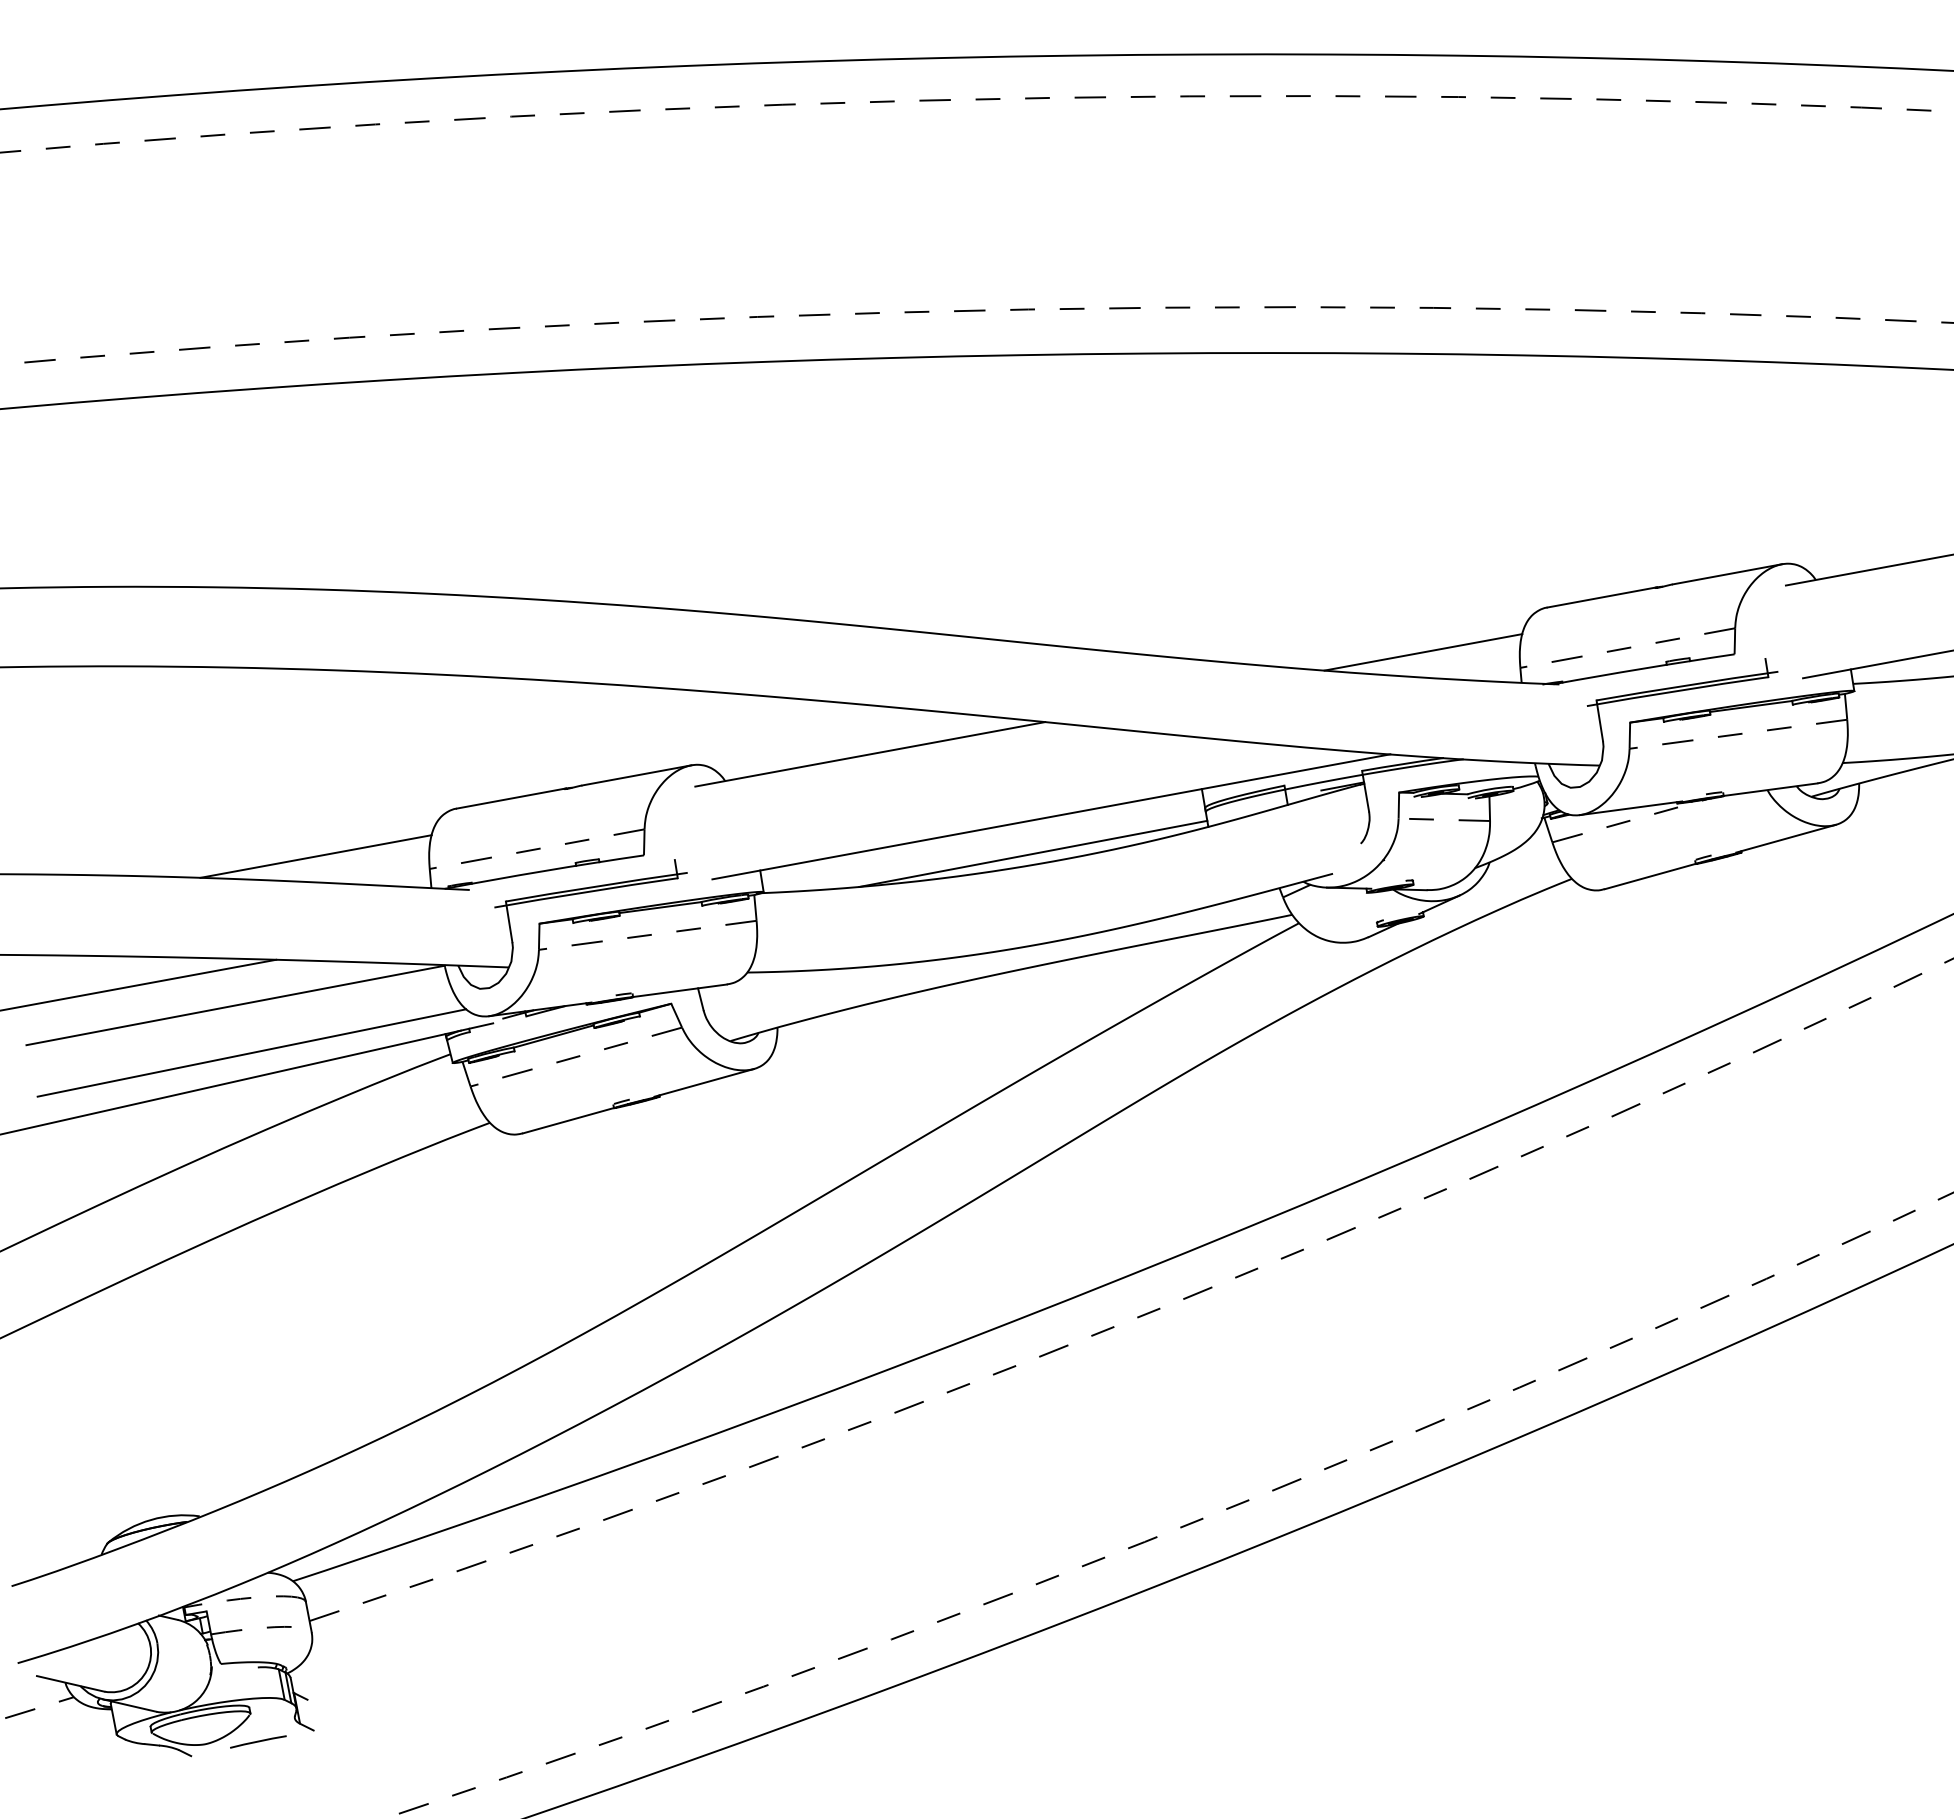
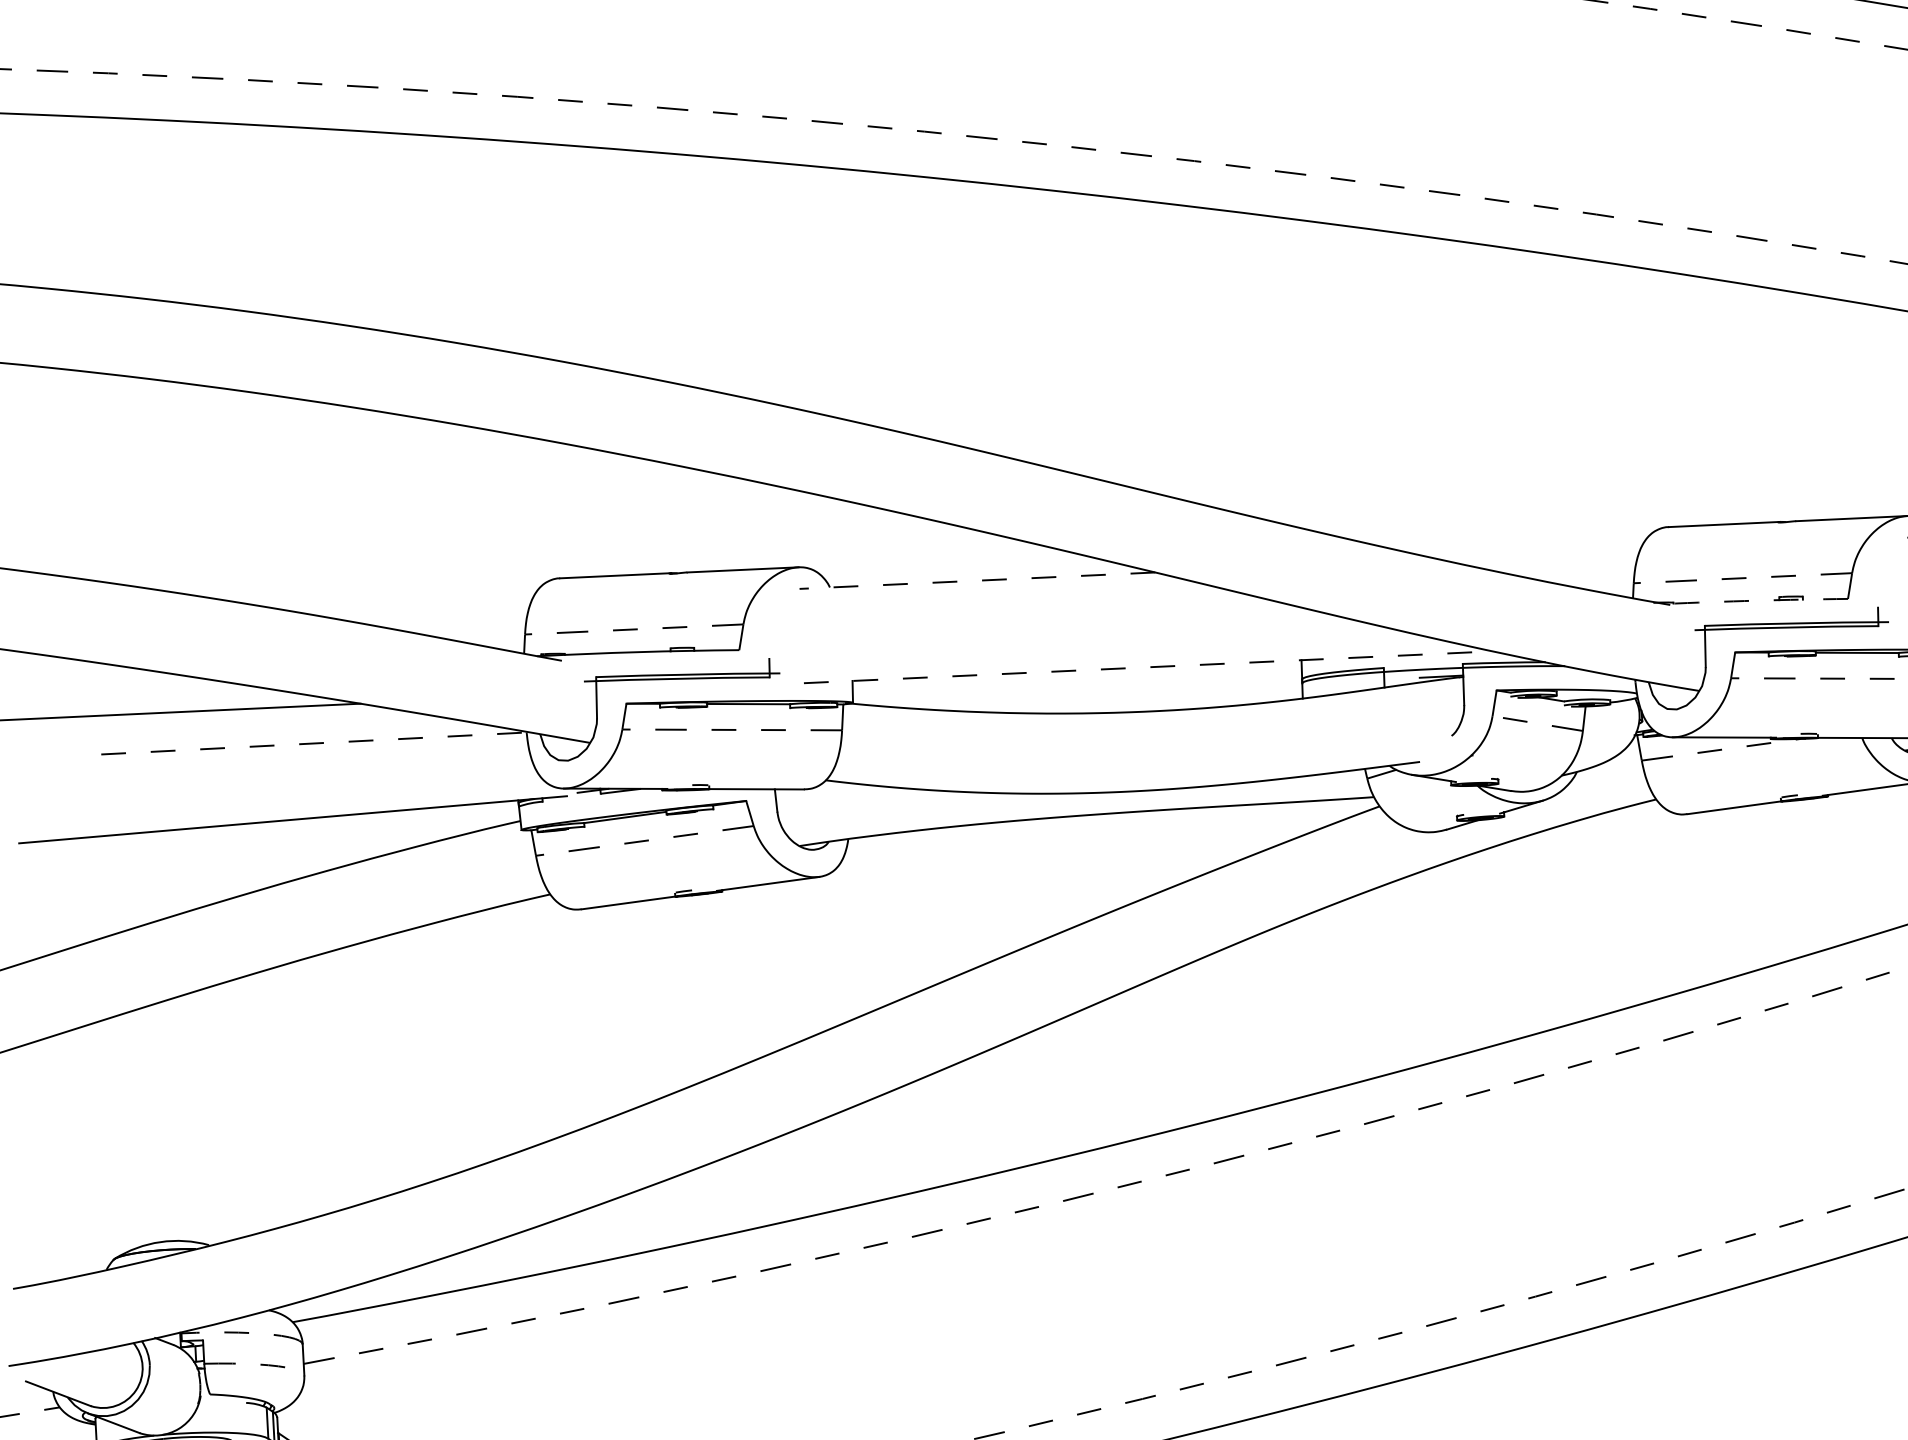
line: (1423, 652) -> (1539, 554), removed
arc: (1643, 668) -> (1755, 600), solid -> dashed
line: (870, 754) -> (977, 580), solid -> dashed
line: (1051, 816) -> (1148, 666), solid -> dashed
line: (1033, 853) -> (1125, 701), removed
line: (315, 856) -> (413, 606), removed
line: (235, 1005) -> (313, 743), solid -> dashed
line: (251, 1052) -> (323, 792), removed

